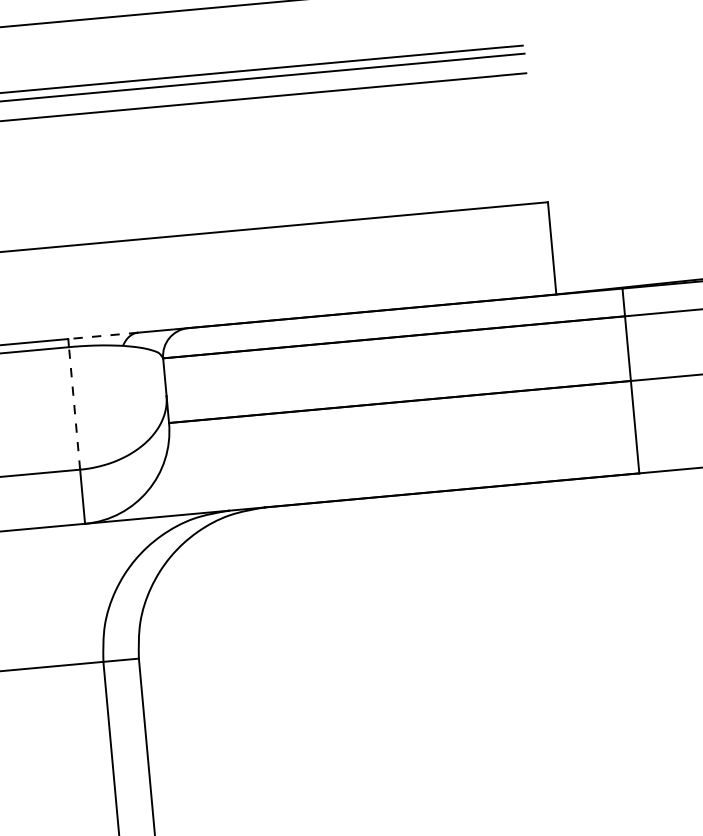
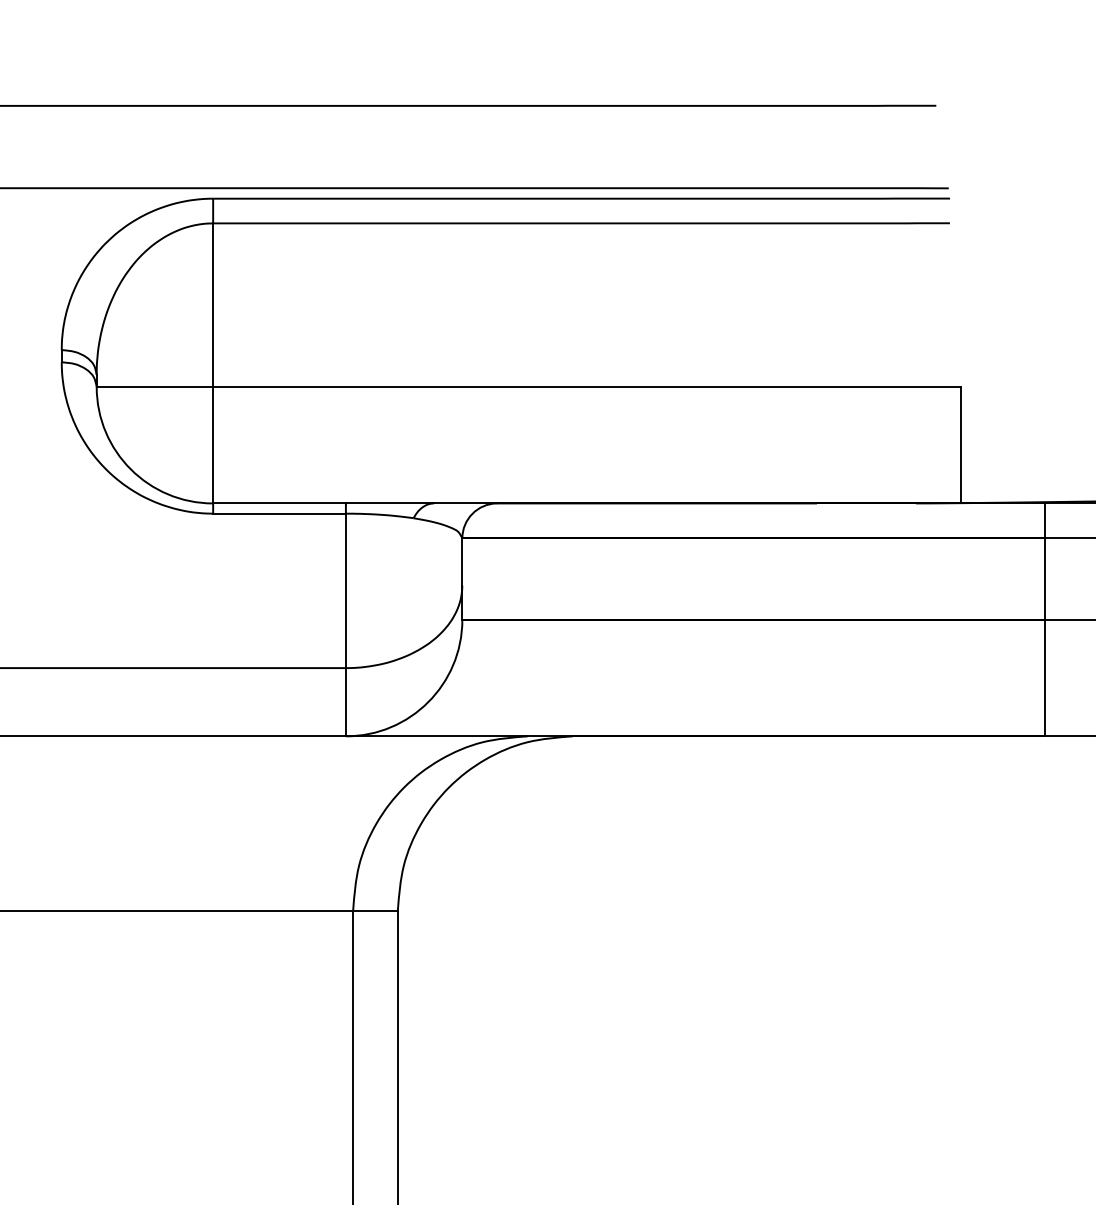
line: (102, 335) -> (389, 503), dashed -> solid
line: (74, 408) -> (345, 590), dashed -> solid

